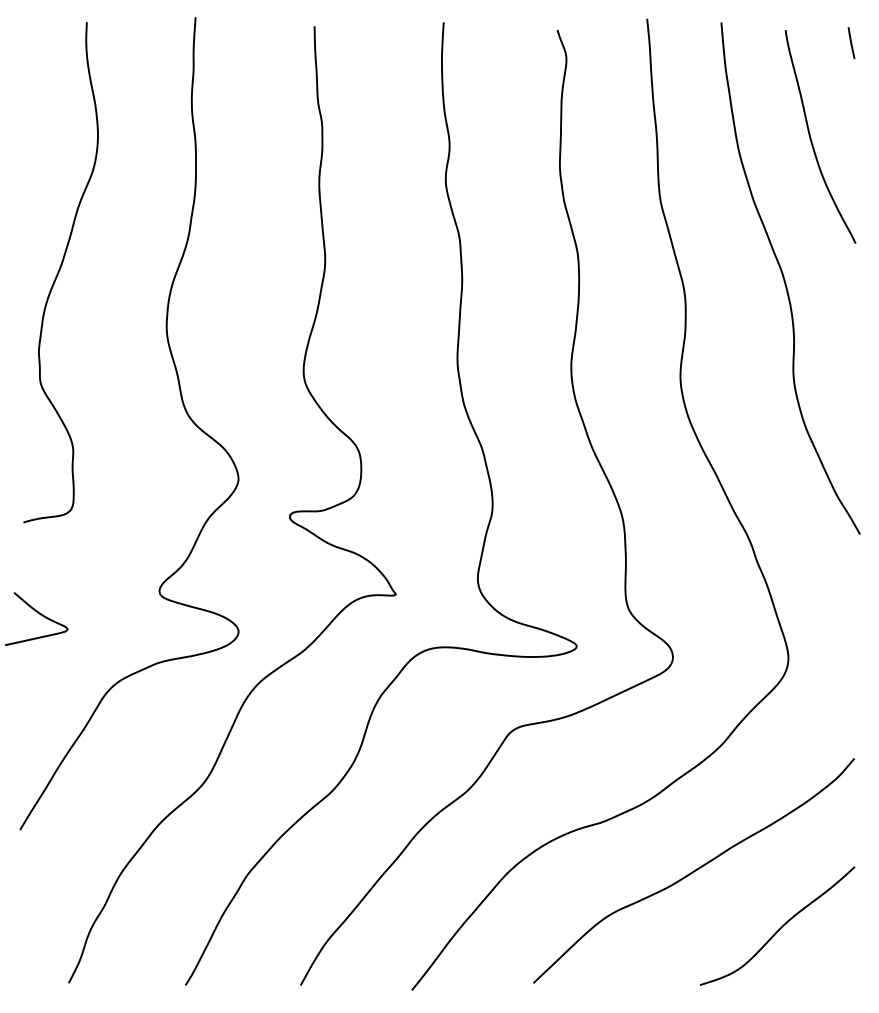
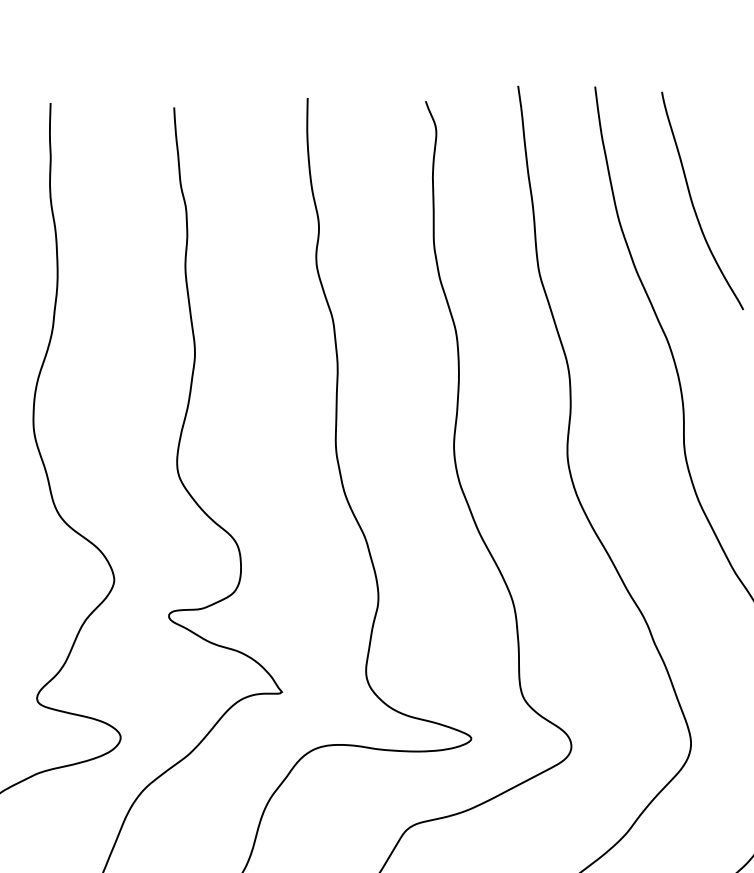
line: (851, 43) -> (730, 102), removed

